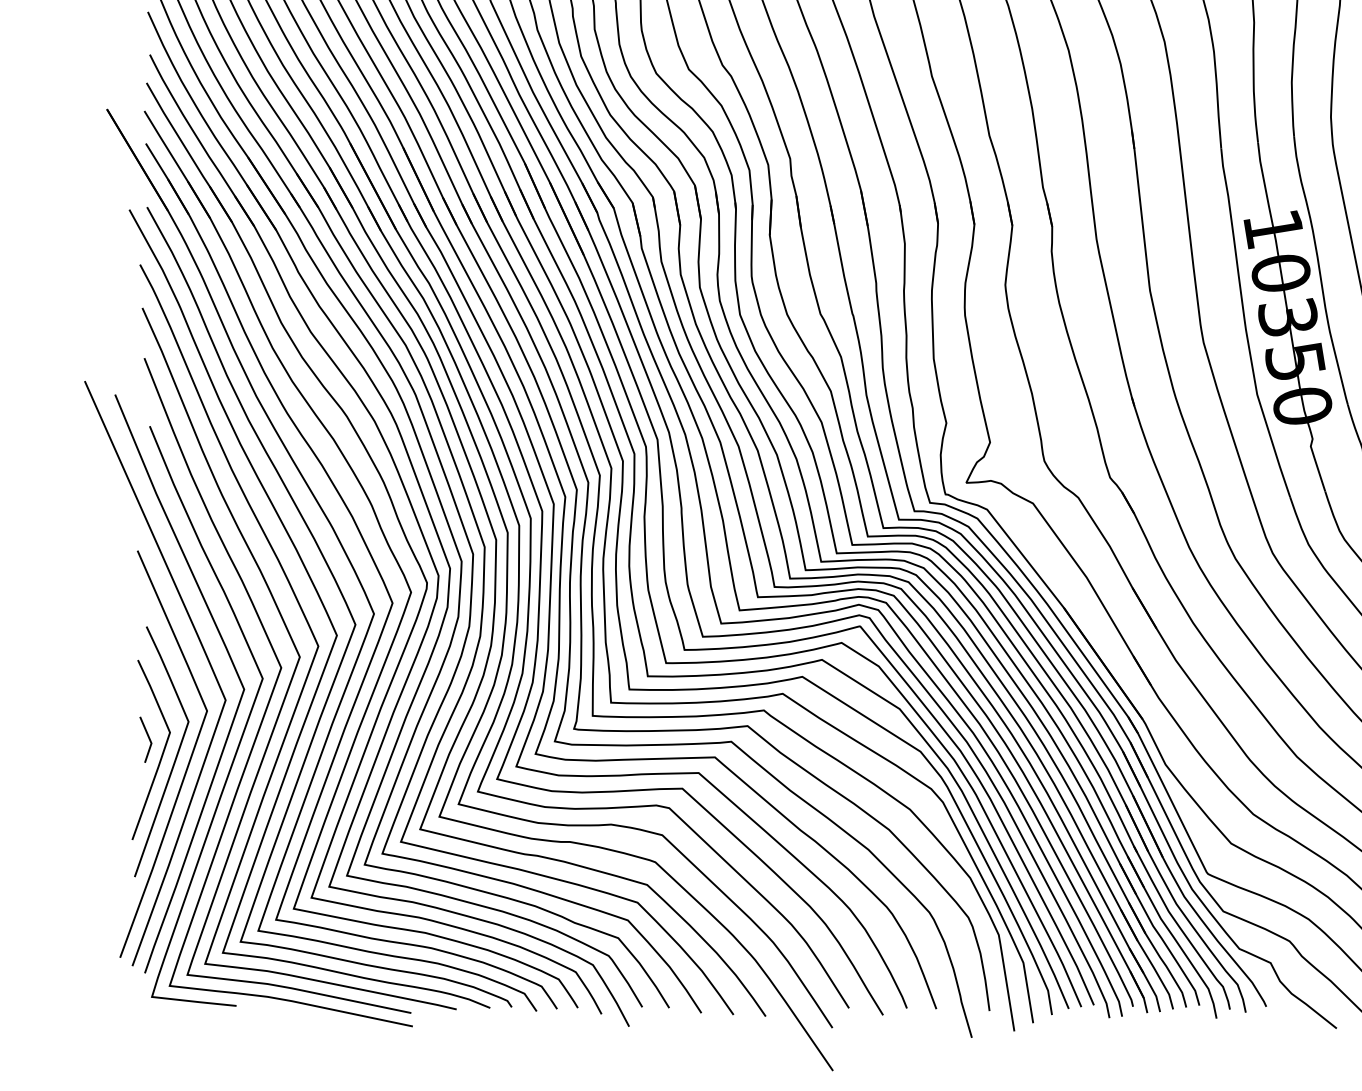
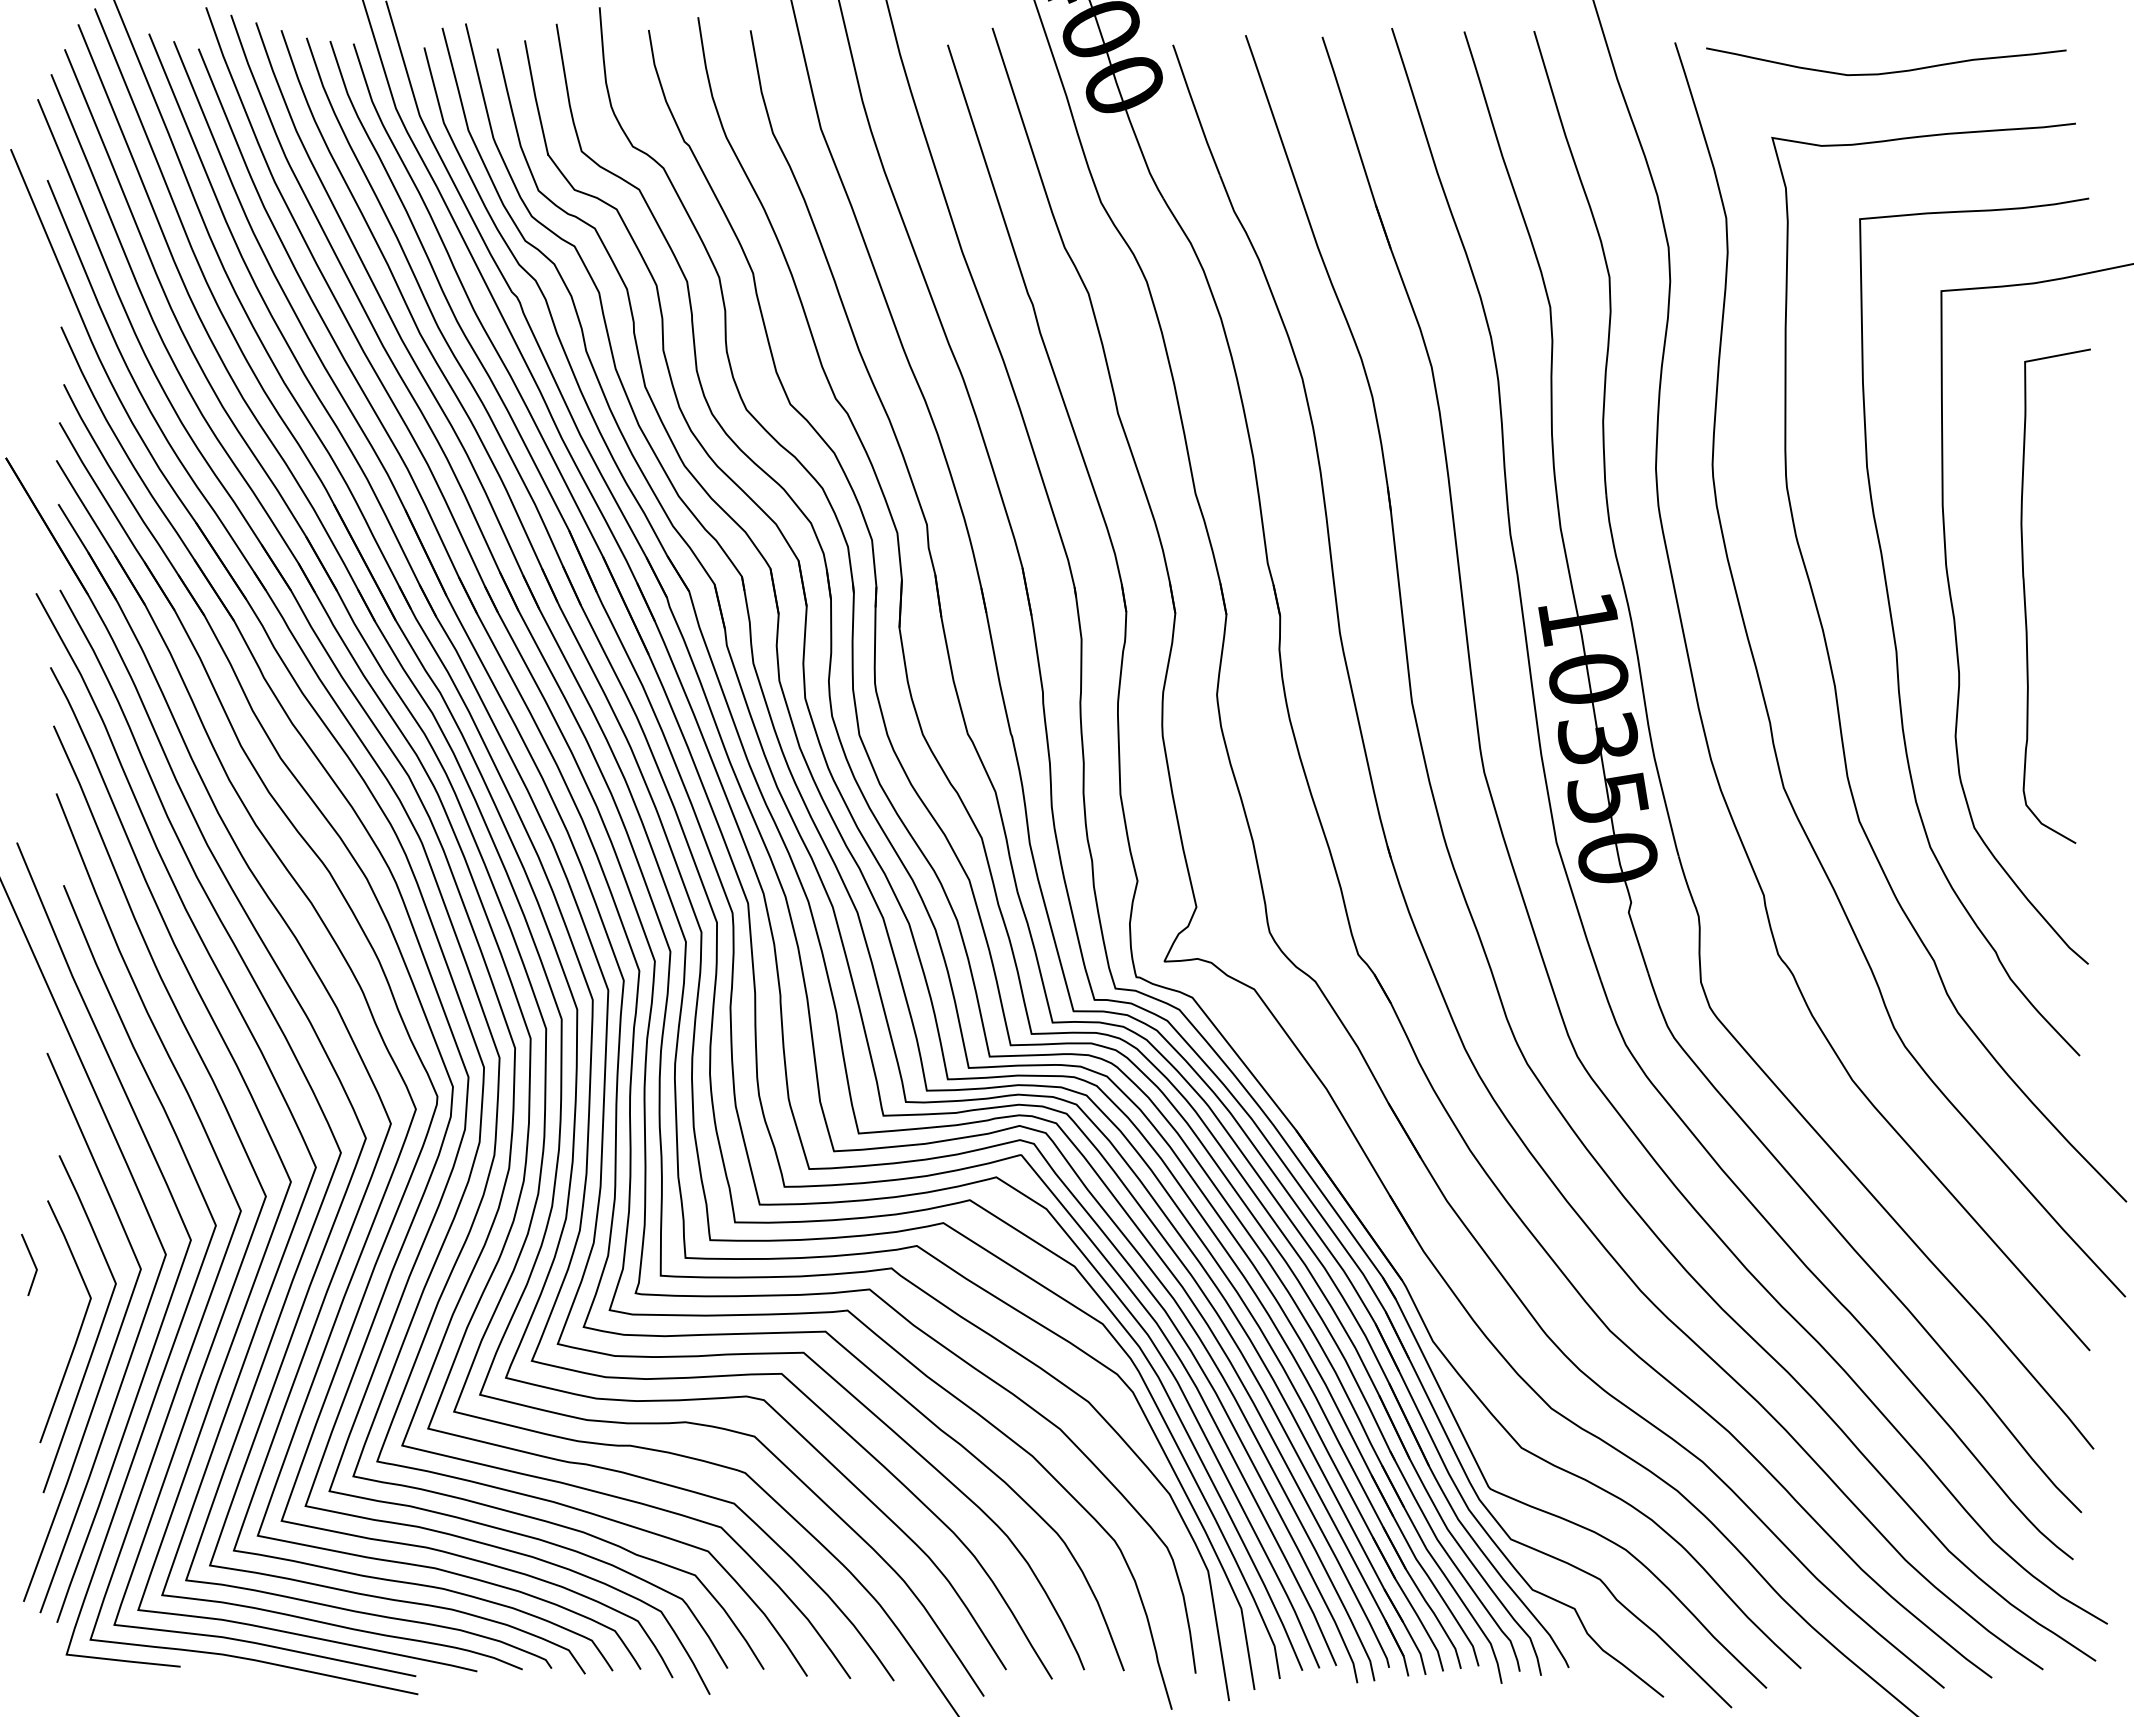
line: (148, 737) -> (32, 1262), moved

